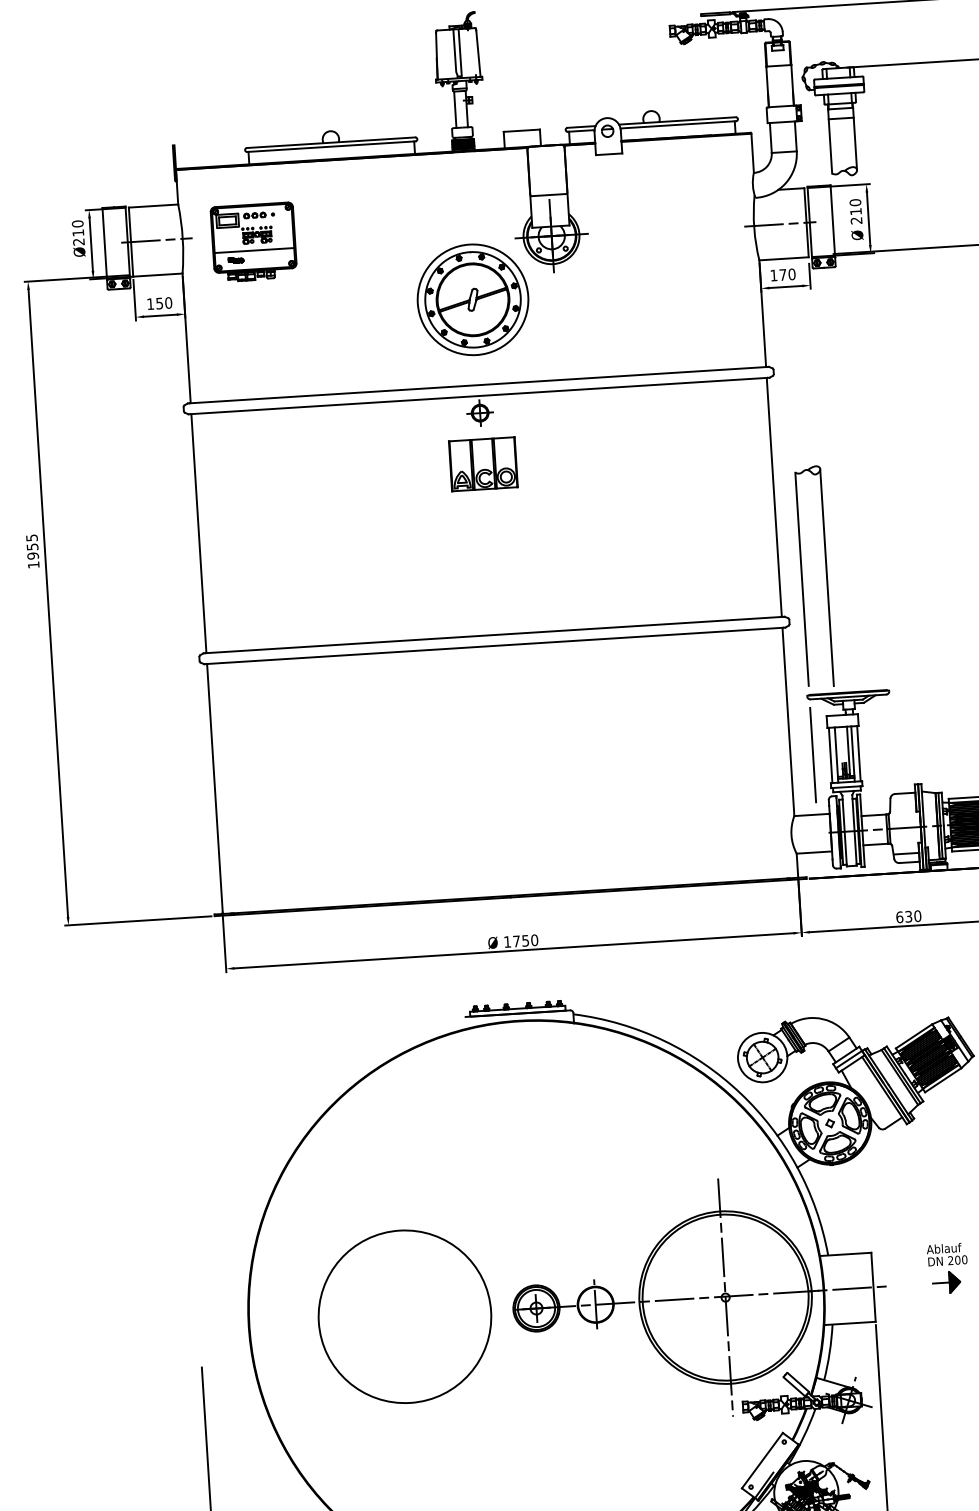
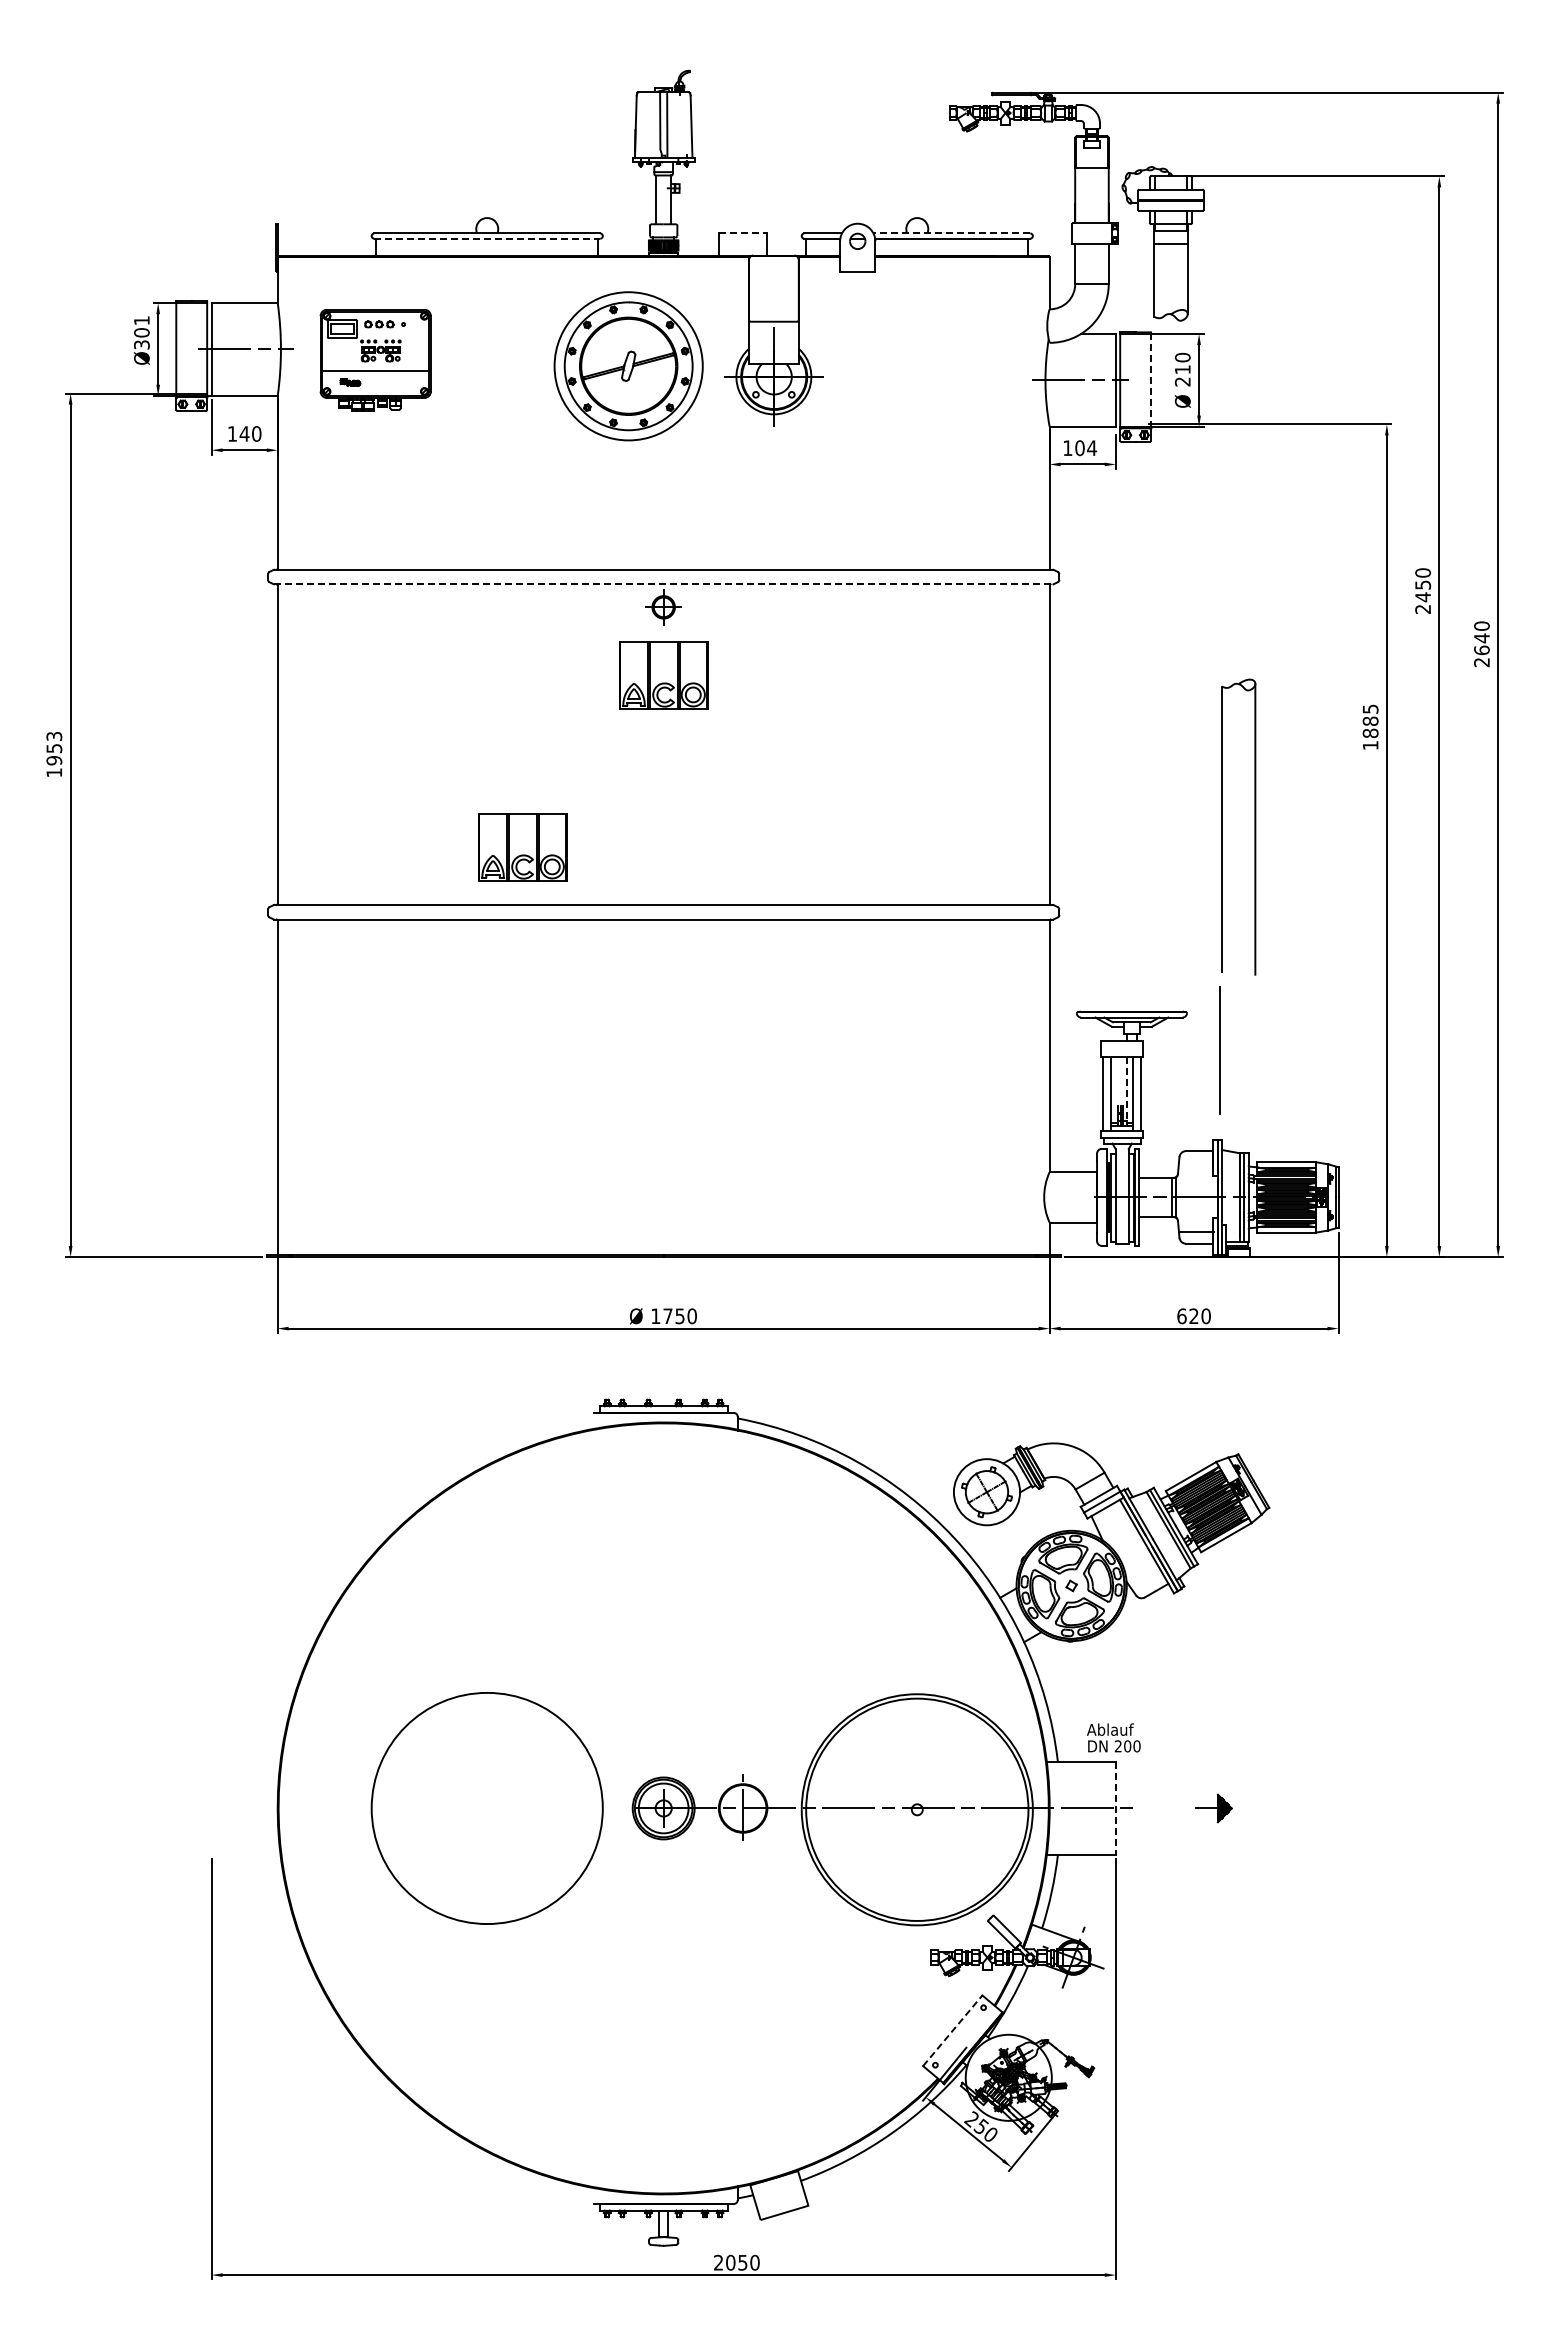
line: (677, 120) -> (951, 233), solid -> dashed
line: (522, 130) -> (743, 233), solid -> dashed
line: (331, 146) -> (487, 238), solid -> dashed
line: (833, 221) -> (1151, 380), solid -> dashed
text: (78, 232) -> (141, 332), Ø210 -> Ø301
text: (787, 274) -> (1086, 448), 170 -> 104
part: (472, 299) -> (628, 366), moved
text: (159, 303) -> (244, 433), 150 -> 140
line: (478, 396) -> (663, 584), solid -> dashed
text: (31, 538) -> (53, 736), 1955 -> 1953
part: (802, 577) -> (1222, 826), moved
part: (386, 598) -> (522, 847), added
line: (848, 751) -> (1127, 1090), solid -> dashed
line: (812, 755) -> (1219, 1050), moved
text: (908, 916) -> (1193, 1316), 630 -> 620
text: (946, 1254) -> (1113, 1737), moved
line: (873, 1287) -> (1115, 1808), solid -> dashed
line: (725, 1297) -> (917, 1809), removed
line: (762, 1460) -> (953, 2030), solid -> dashed

